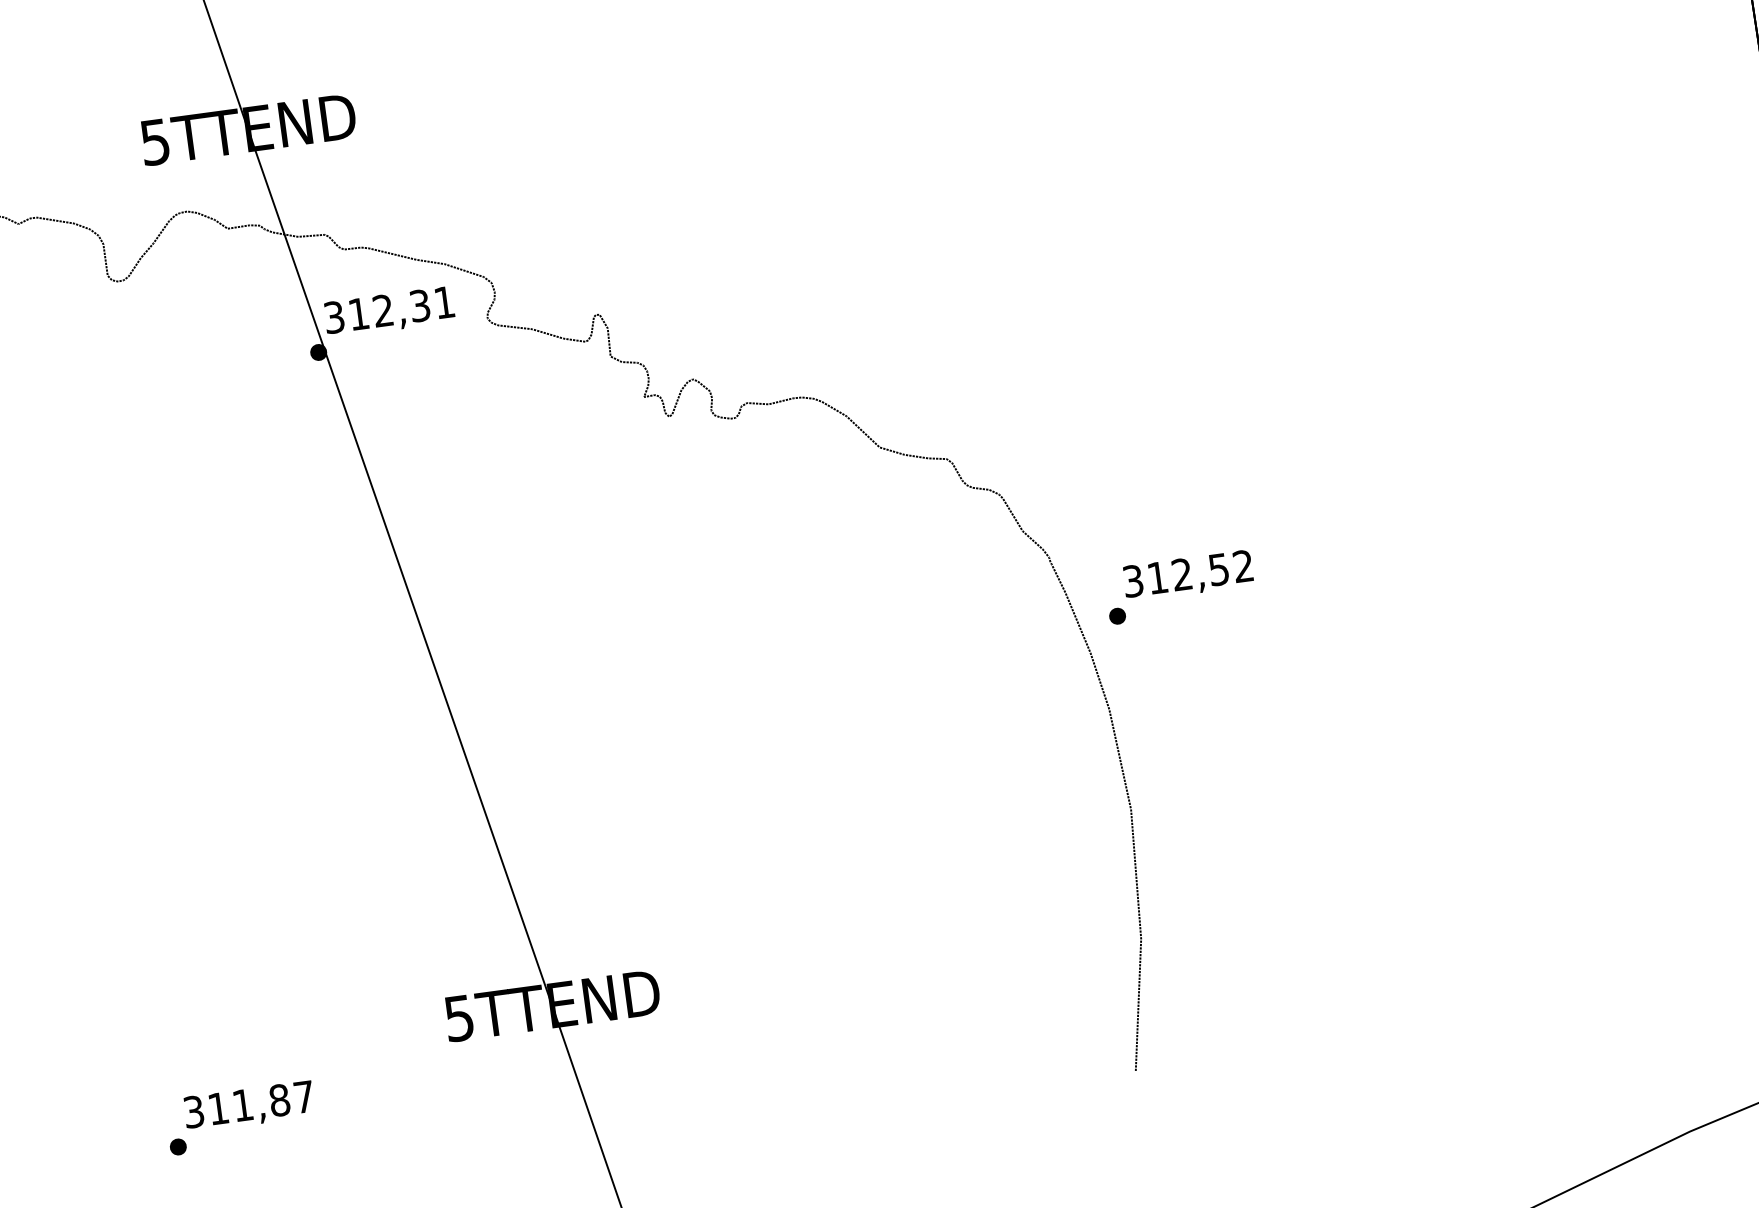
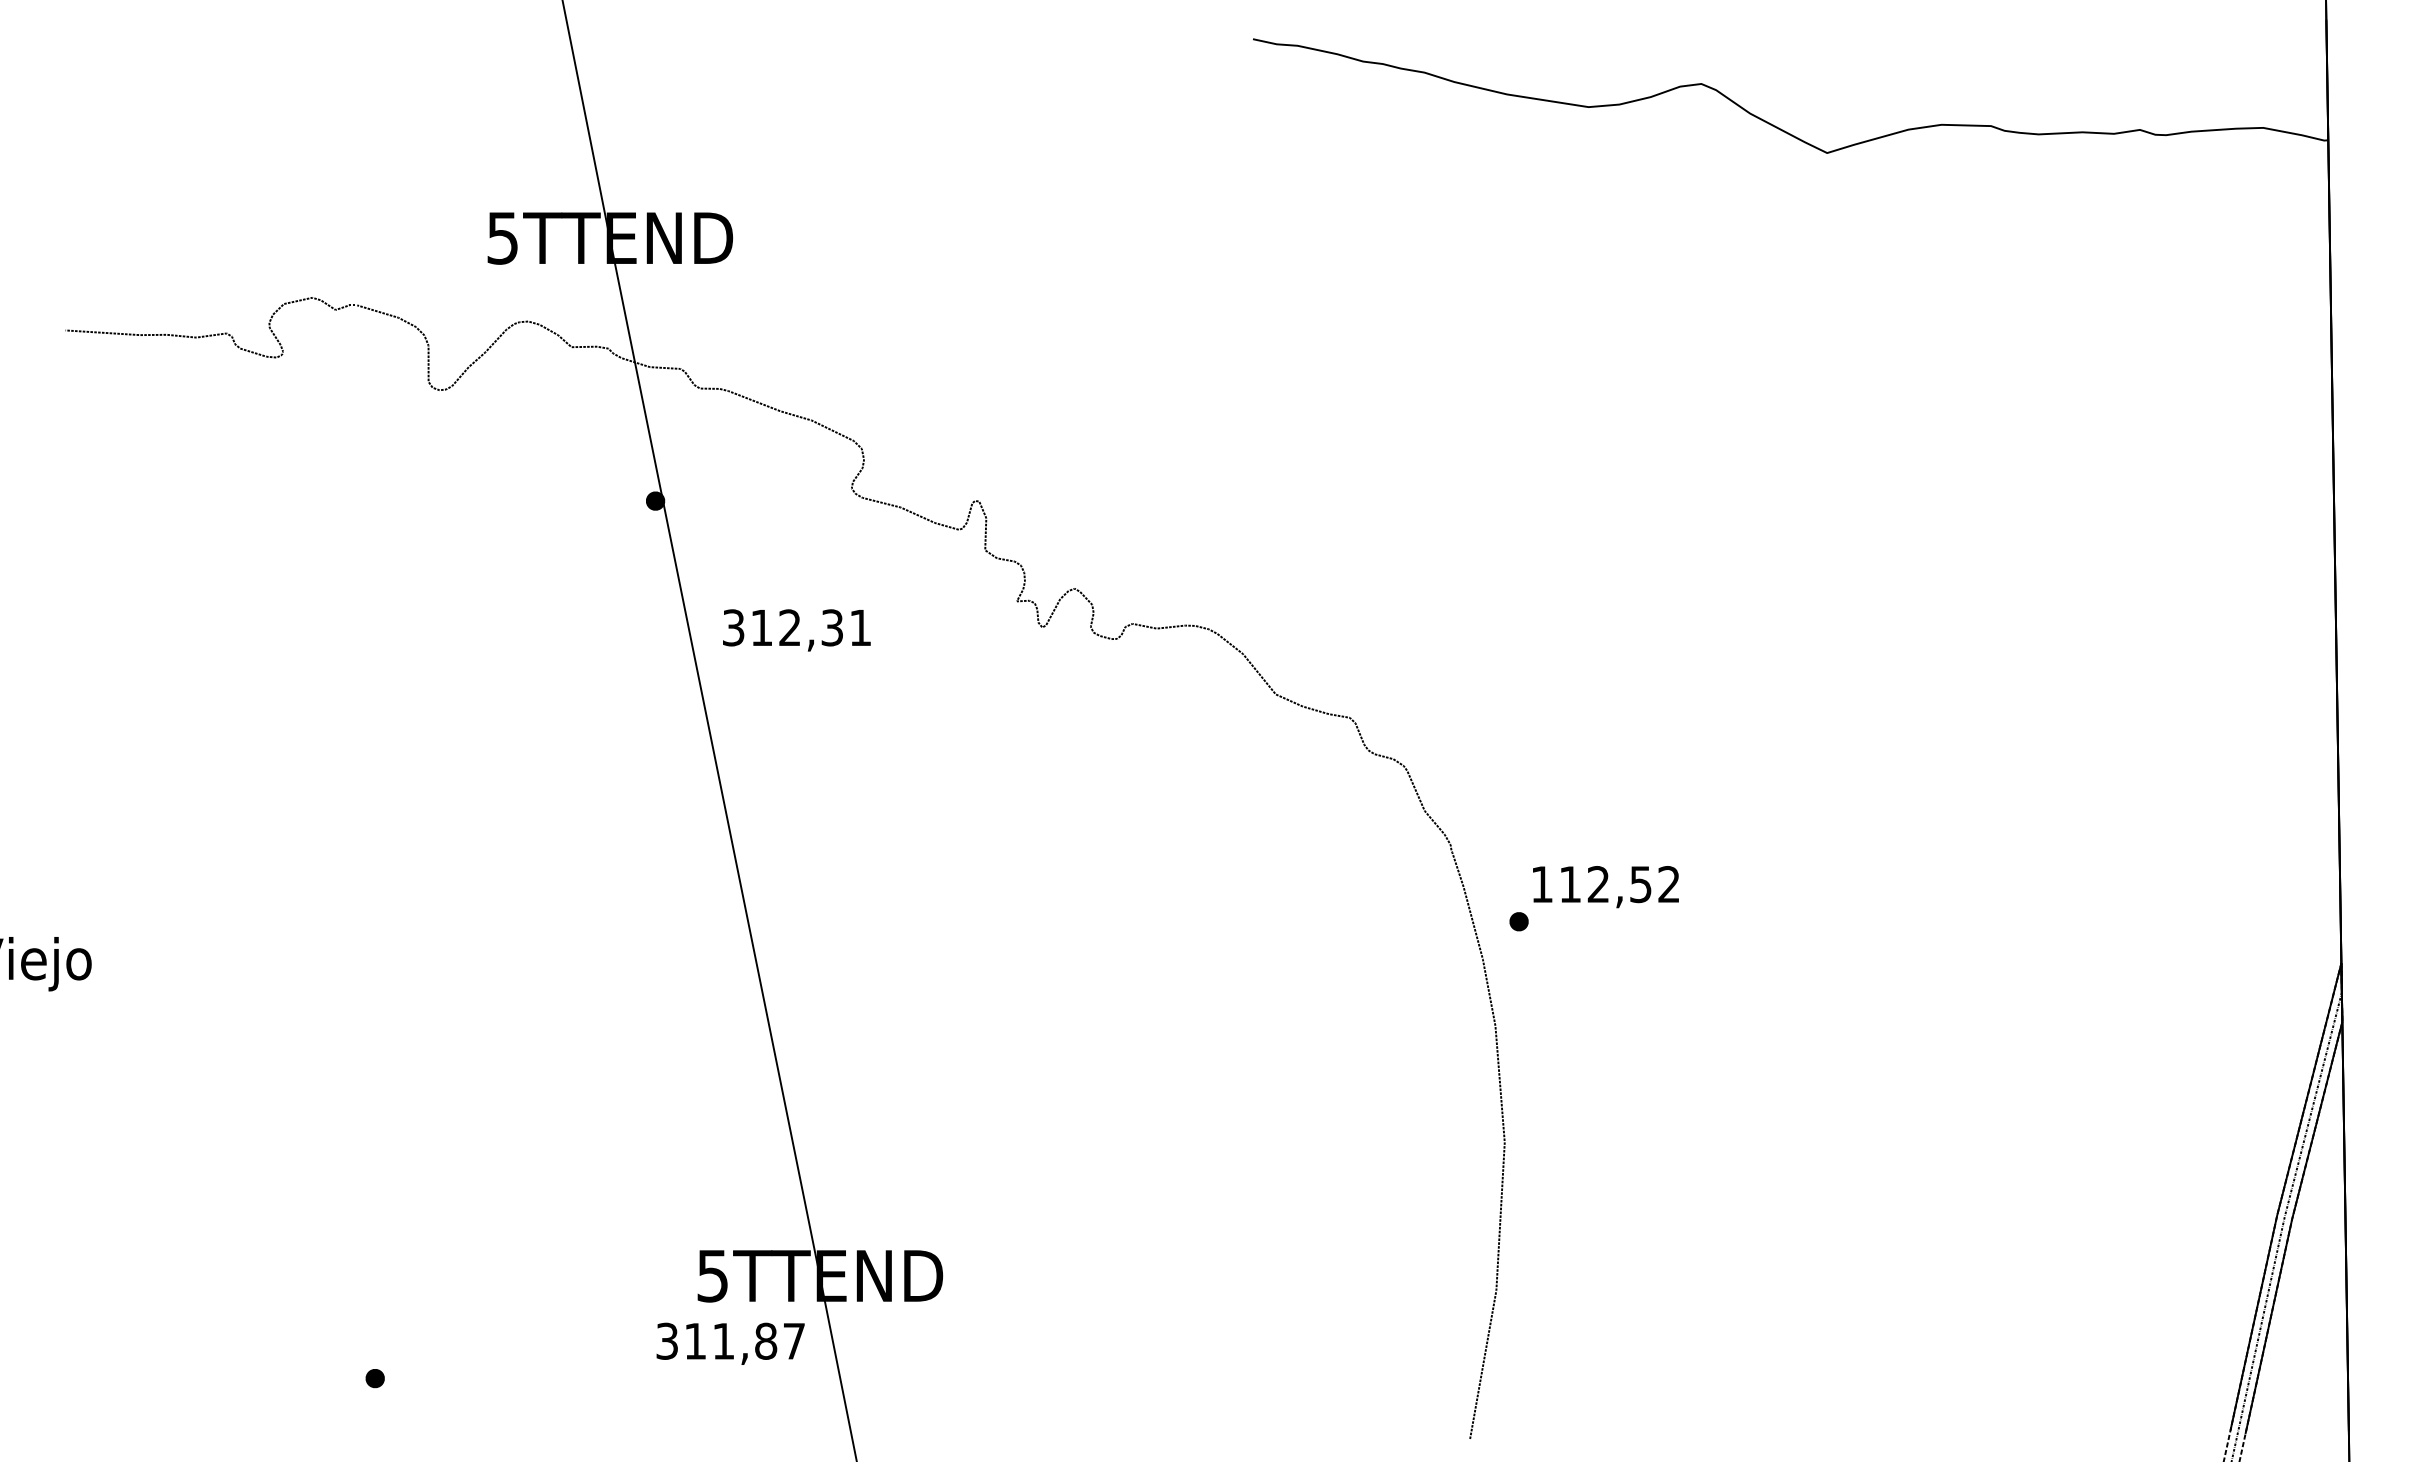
text: (389, 312) -> (796, 630), moved
text: (1132, 581) -> (1541, 884), 312,52 -> 112,52
text: (249, 1106) -> (730, 1343), moved

